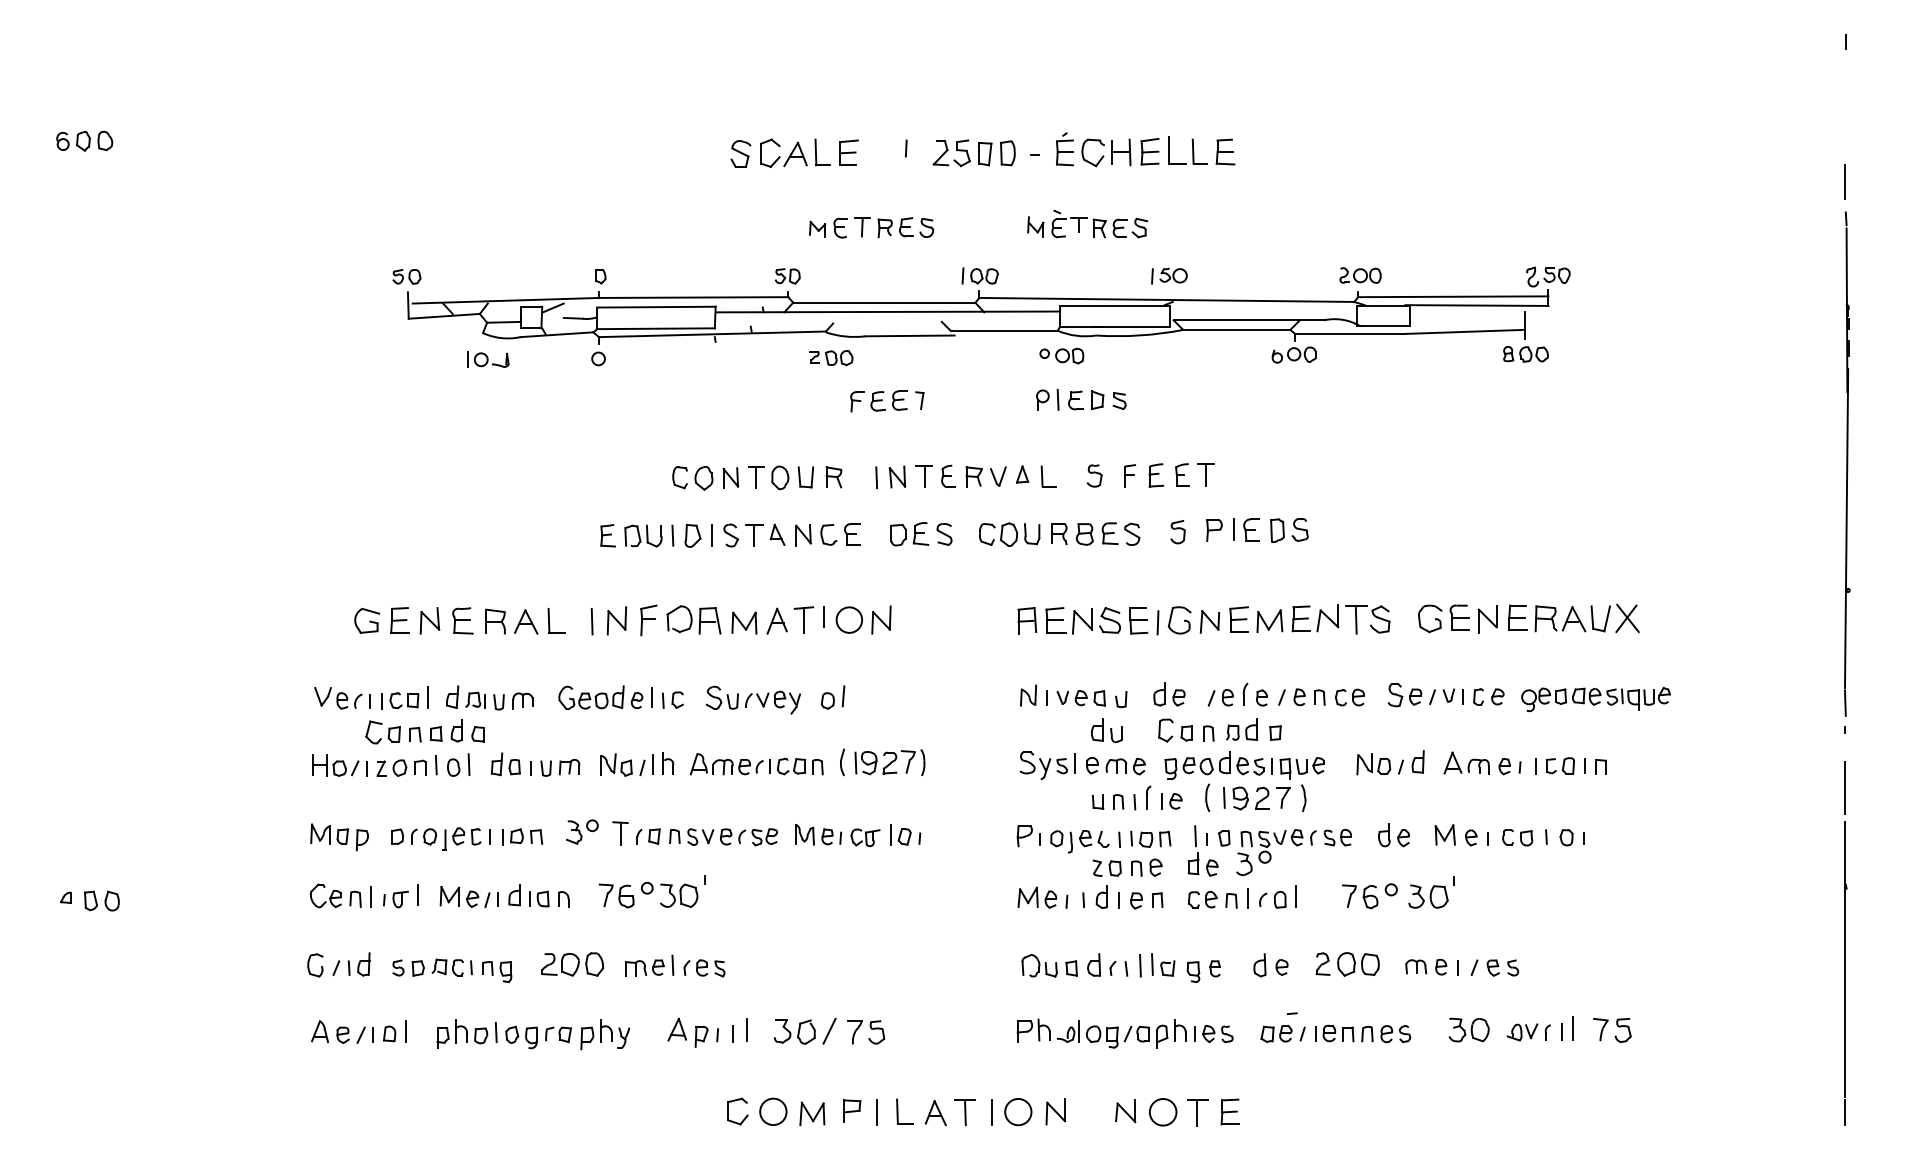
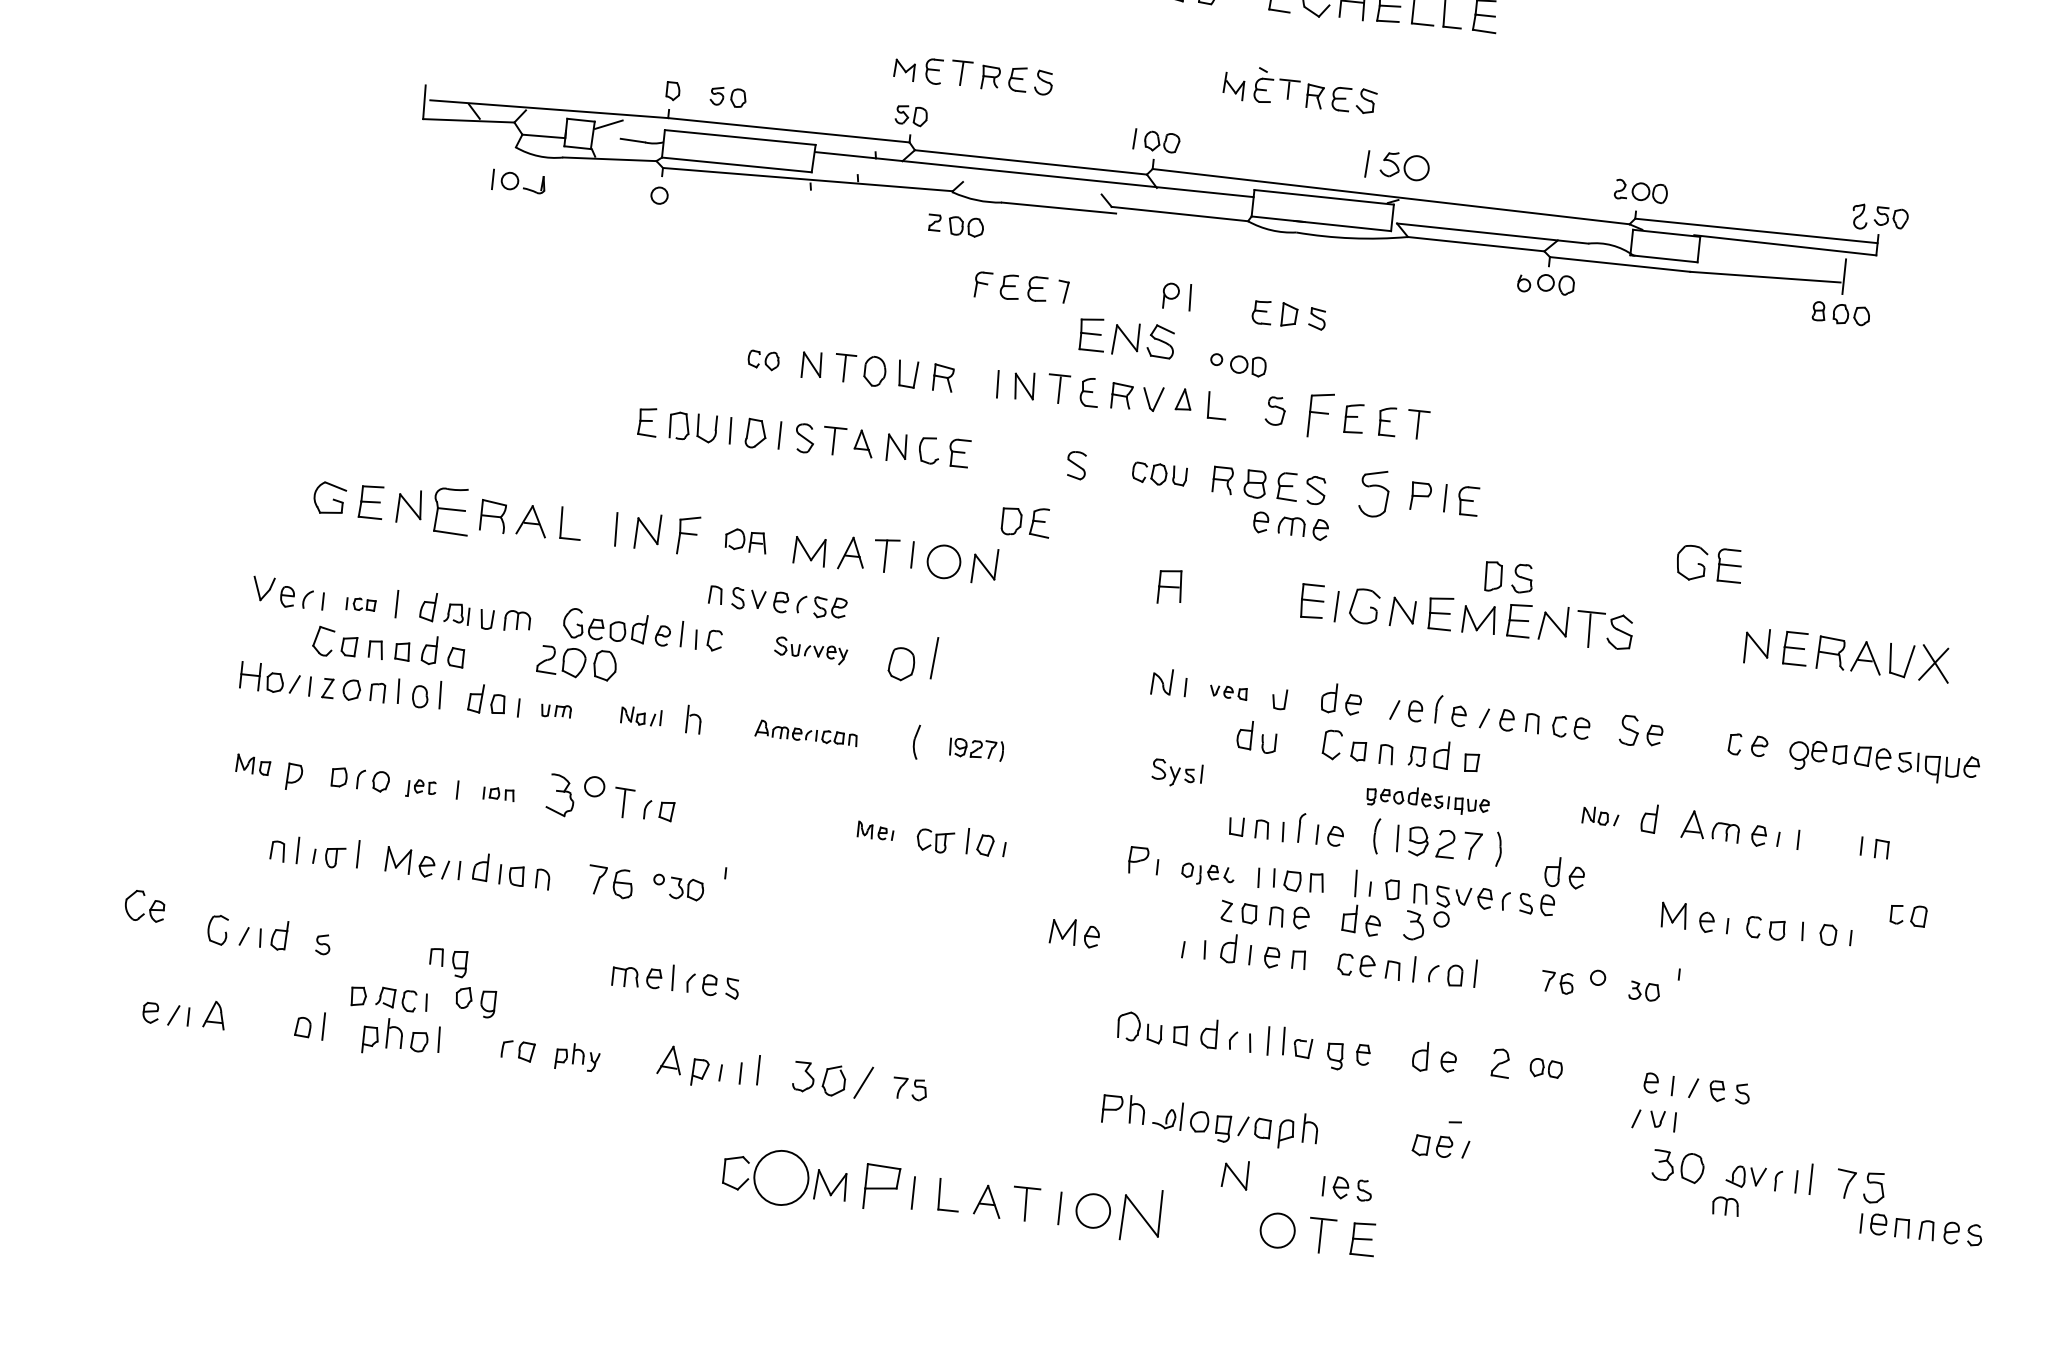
part: (878, 227) -> (982, 75), moved
part: (1169, 275) -> (1397, 165), size x1.4
part: (406, 276) -> (727, 96), moved
part: (1061, 355) -> (1237, 364), moved
part: (1047, 399) -> (1176, 295), moved
part: (1130, 475) -> (1321, 415), size x1.6
part: (692, 478) -> (763, 360), size x0.6
part: (1289, 530) -> (1508, 577), moved
part: (1177, 532) -> (1373, 494), size x1.6
part: (909, 534) -> (1025, 522), moved
part: (1009, 534) -> (1159, 474), size x0.7
part: (1443, 618) -> (1708, 564), moved
part: (693, 619) -> (745, 540), size x0.6
part: (462, 620) -> (451, 510), size x1.4
part: (1082, 620) -> (1126, 338), moved
part: (1446, 696) -> (1654, 1119), moved
part: (832, 697) -> (912, 658), size x1.6
part: (1080, 698) -> (1227, 692), size x0.6
part: (753, 699) -> (811, 650), size x0.6
part: (400, 700) -> (361, 604), size x0.6
part: (889, 762) -> (976, 748), size x0.6
part: (626, 764) -> (640, 715), size x0.6
part: (756, 764) -> (806, 733), size x0.6
part: (1379, 764) -> (1599, 816), size x0.6
part: (1047, 765) -> (1176, 773), size x0.7
part: (1244, 765) -> (1427, 799), size x0.6
part: (1560, 765) -> (1908, 914), moved
part: (1115, 766) -> (1290, 526), moved
part: (560, 767) -> (556, 710), size x0.6
part: (582, 831) -> (575, 795), size x1.4
part: (329, 833) -> (253, 764), size x0.7
part: (818, 834) -> (875, 830), size x0.6
part: (1393, 835) -> (1564, 873), moved
part: (522, 836) -> (498, 793), size x0.6
part: (723, 837) -> (777, 602), moved
part: (461, 838) -> (420, 788), size x0.6
part: (1079, 841) -> (1207, 874), size x0.7
part: (669, 894) -> (678, 887), size x0.7
part: (325, 895) -> (144, 905), moved
part: (1360, 896) -> (1557, 982), size x0.7
part: (1428, 896) -> (1644, 991), size x0.6
part: (1037, 897) -> (1075, 932), moved
part: (572, 964) -> (576, 662), moved
part: (1358, 964) -> (1546, 1068), size x0.6
part: (1416, 966) -> (1726, 1205), moved
part: (441, 967) -> (388, 998), moved
part: (866, 1032) -> (910, 1089), size x0.7
part: (1363, 1033) -> (1922, 1229), moved
part: (354, 1034) -> (165, 1013), moved
part: (605, 1034) -> (577, 1056), size x0.7
part: (1213, 1034) -> (1346, 1189), moved
part: (521, 1037) -> (475, 1002), moved
part: (852, 1110) -> (882, 1186), size x1.6
part: (1125, 1110) -> (1235, 1173), moved
circle: (773, 1111) -> (781, 1177), size x1.6
part: (1055, 1111) -> (1140, 1215), size x1.6

